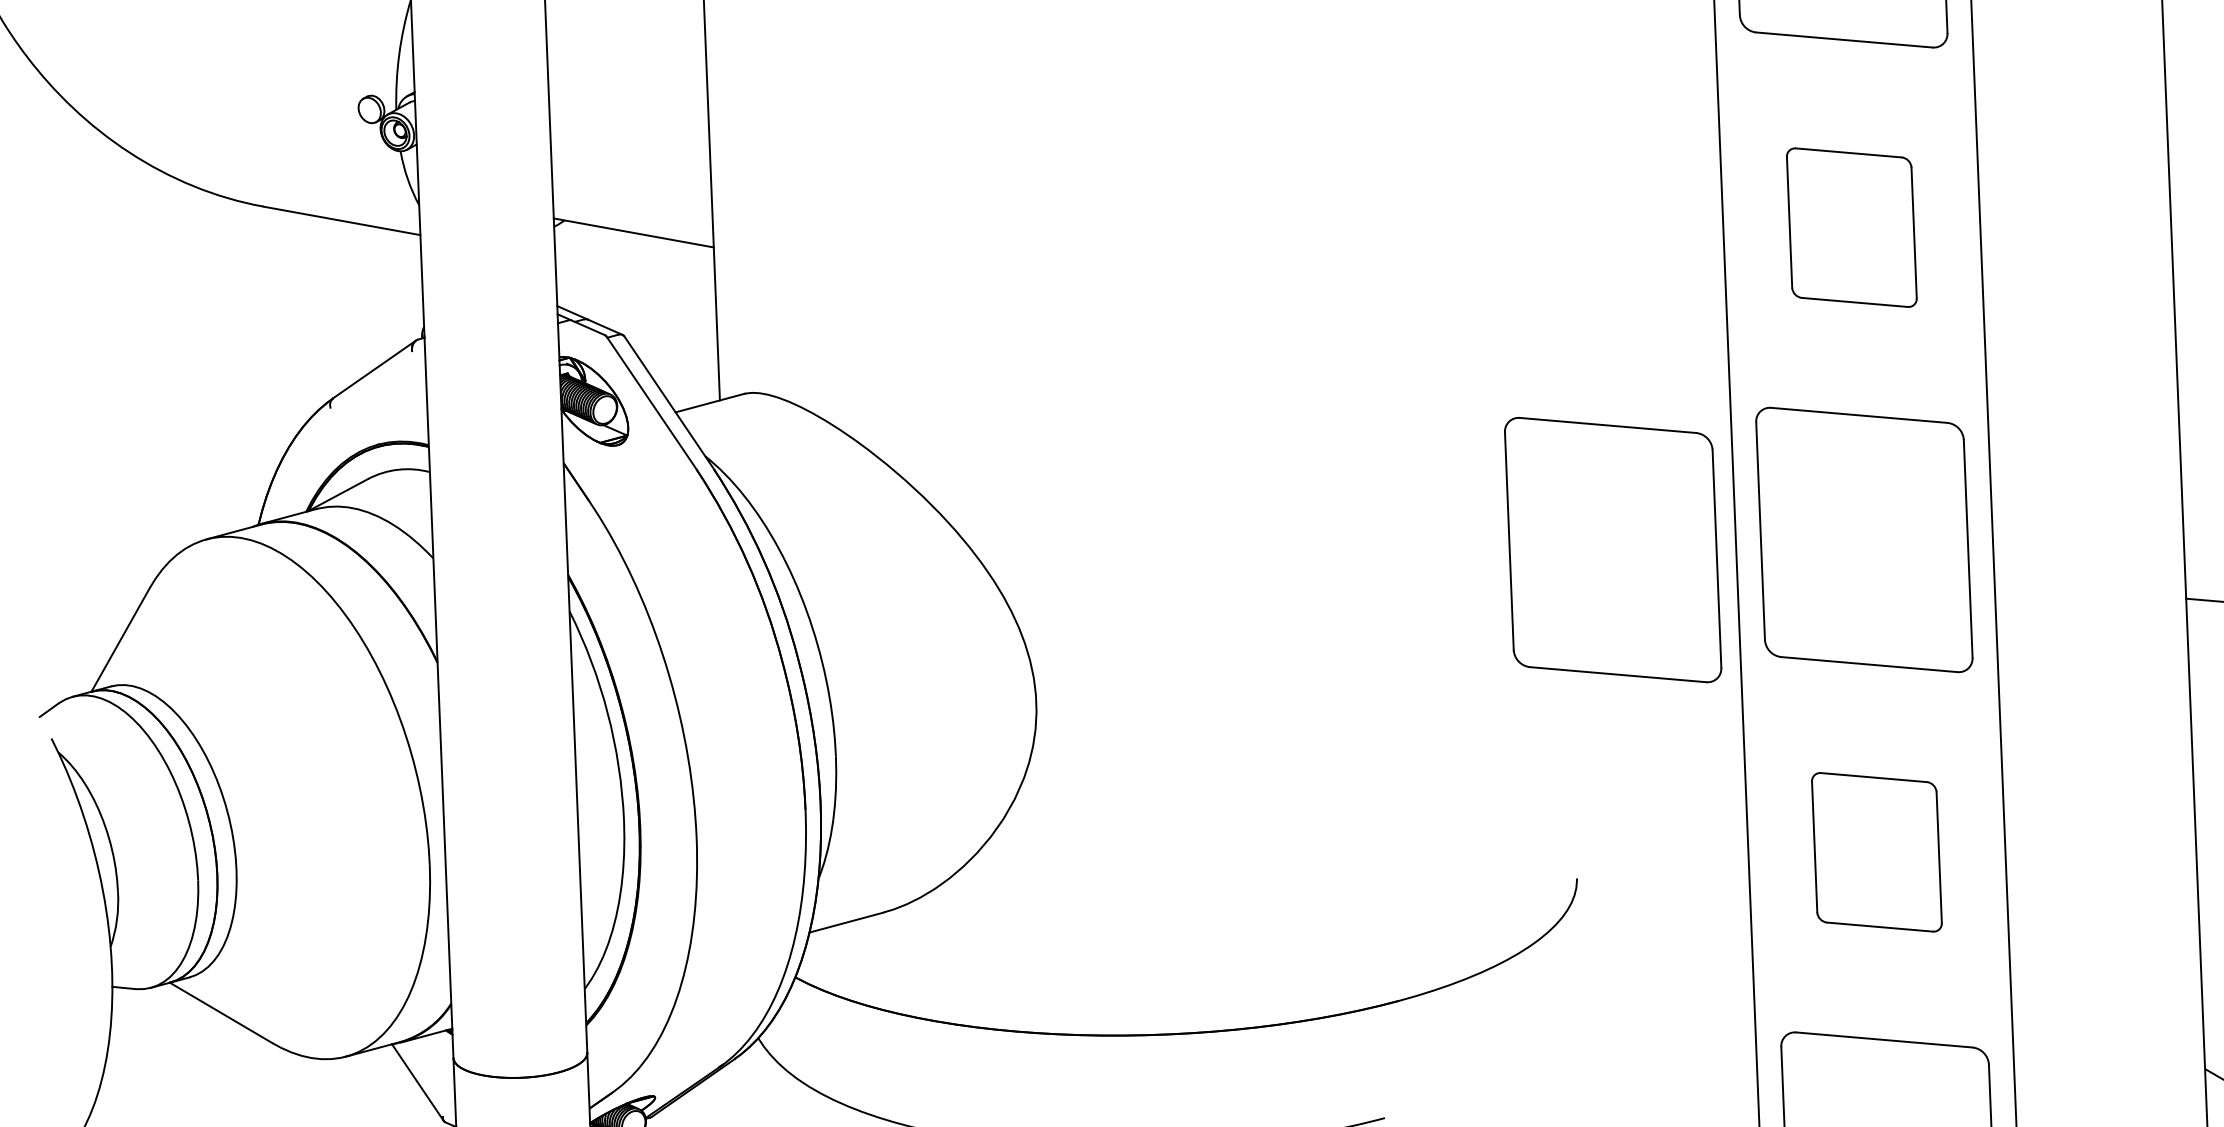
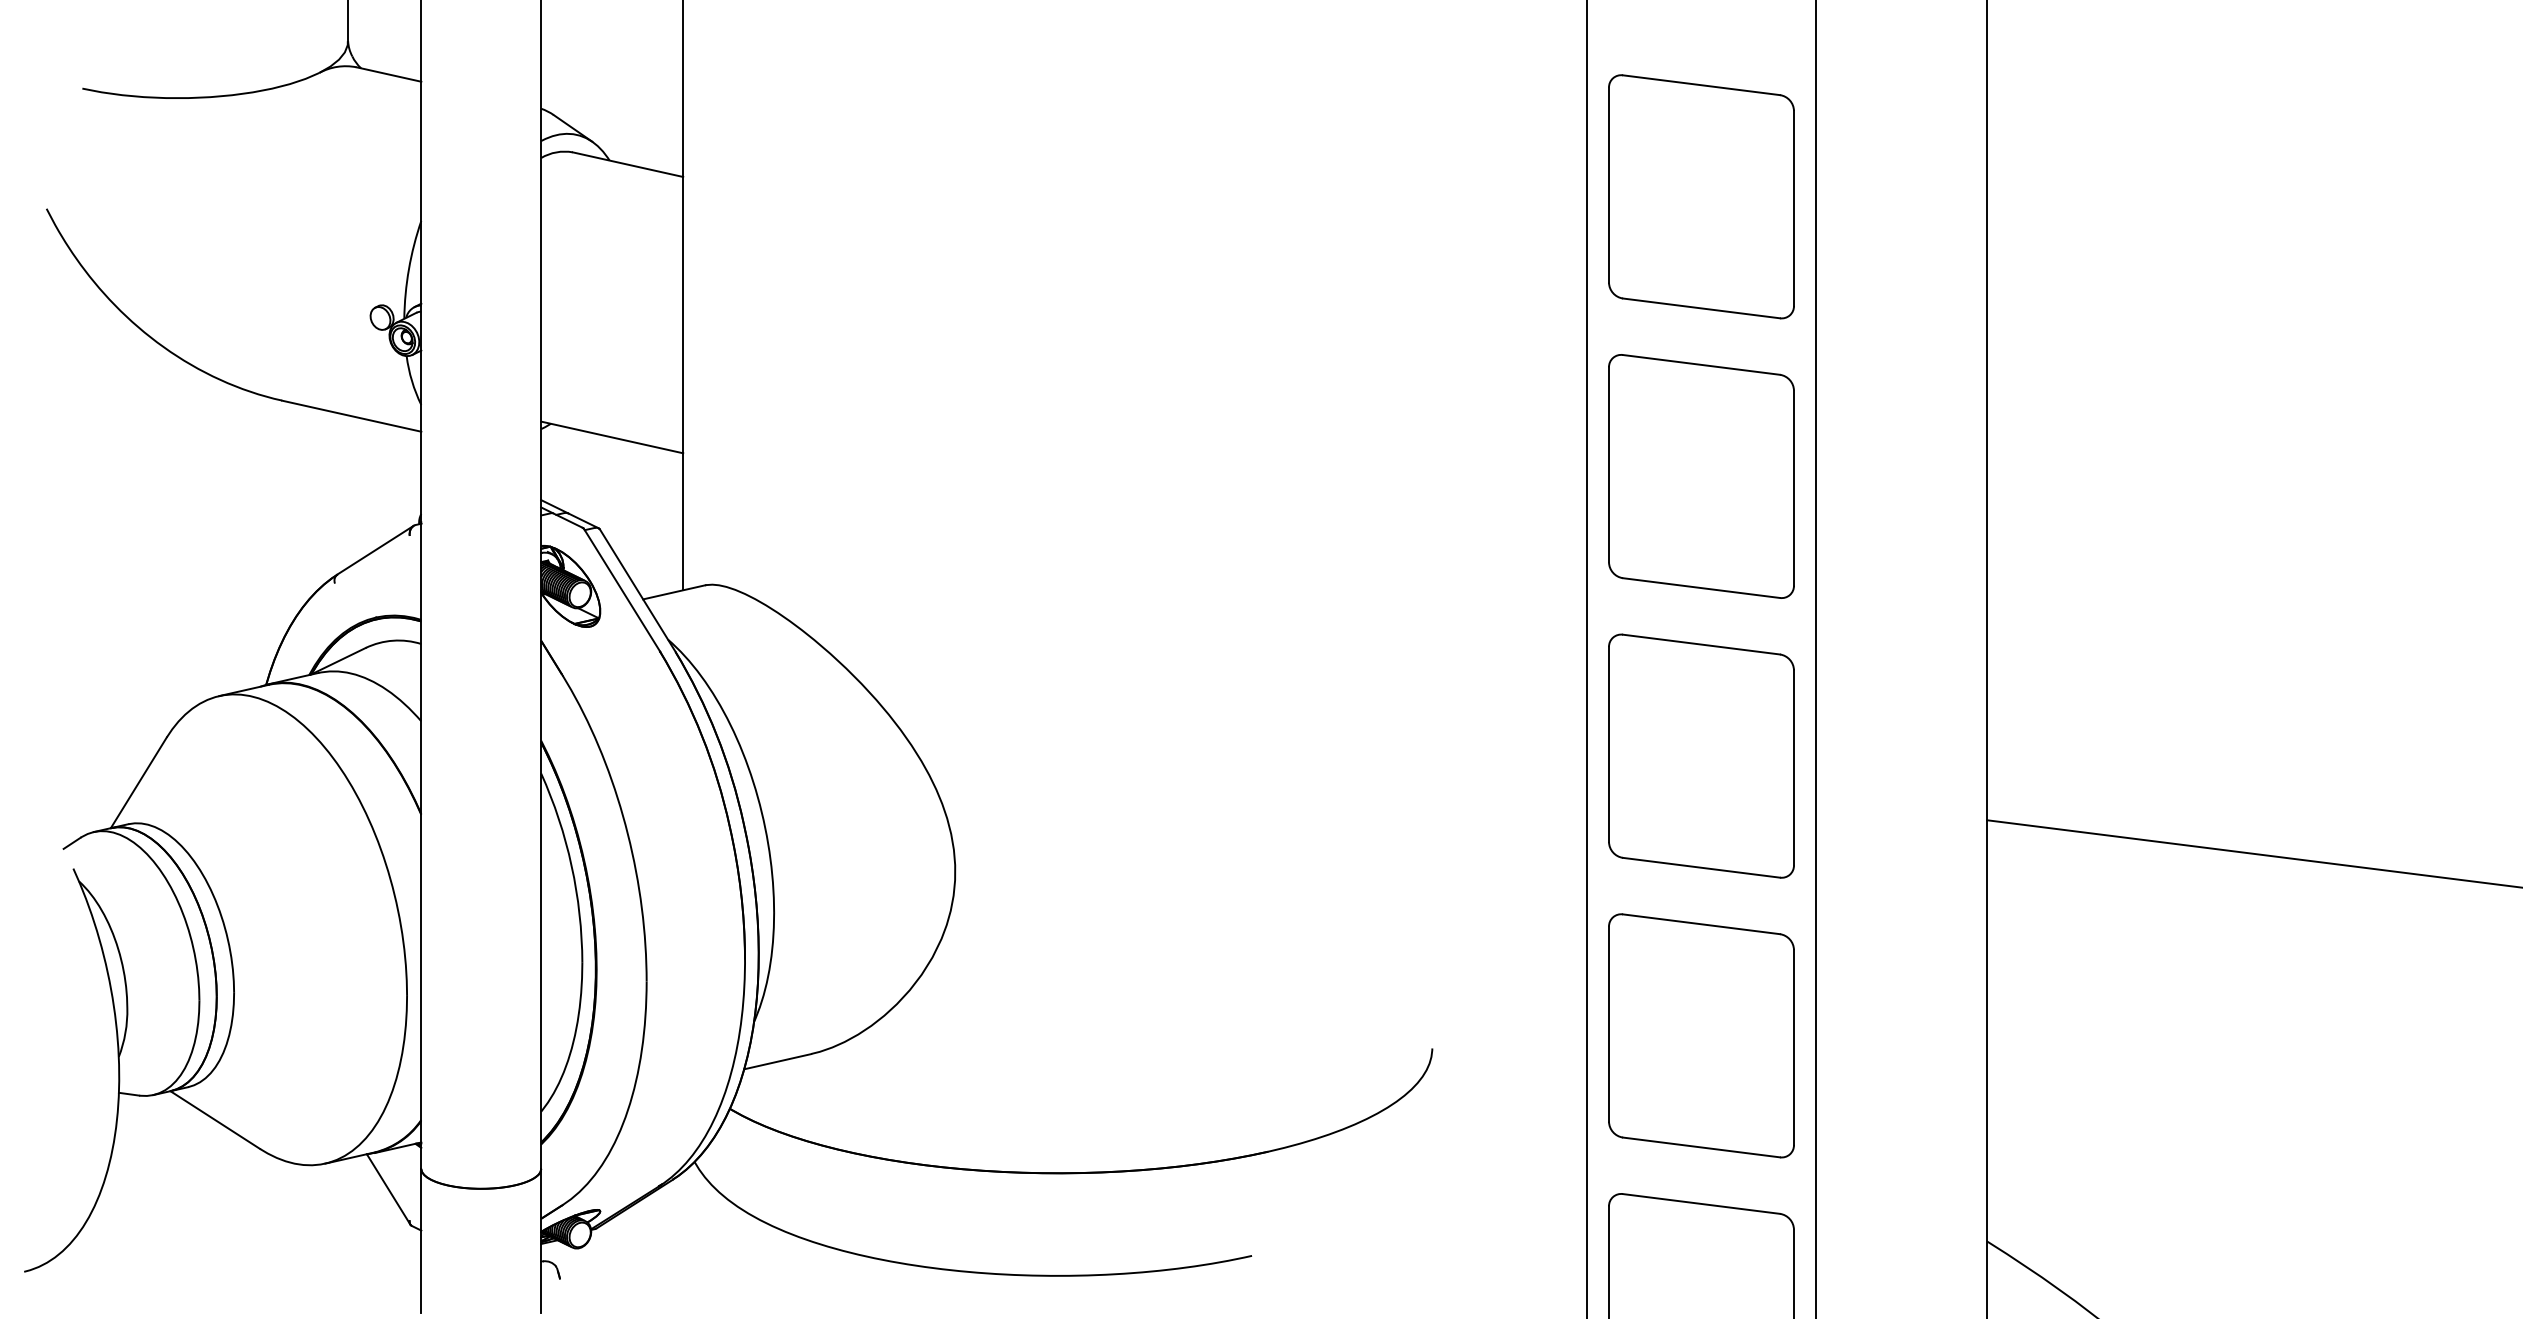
part: (1851, 227) -> (1701, 476), size x1.67
part: (1613, 549) -> (1476, 755), removed
part: (1876, 851) -> (1701, 1035), size x1.67

